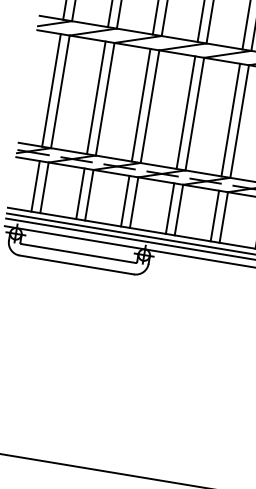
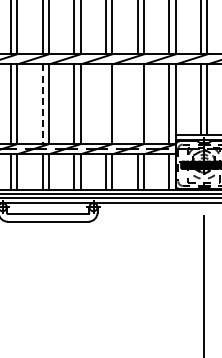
line: (96, 98) -> (42, 104), solid -> dashed
line: (186, 112) -> (106, 104), removed
line: (230, 120) -> (137, 104), removed

